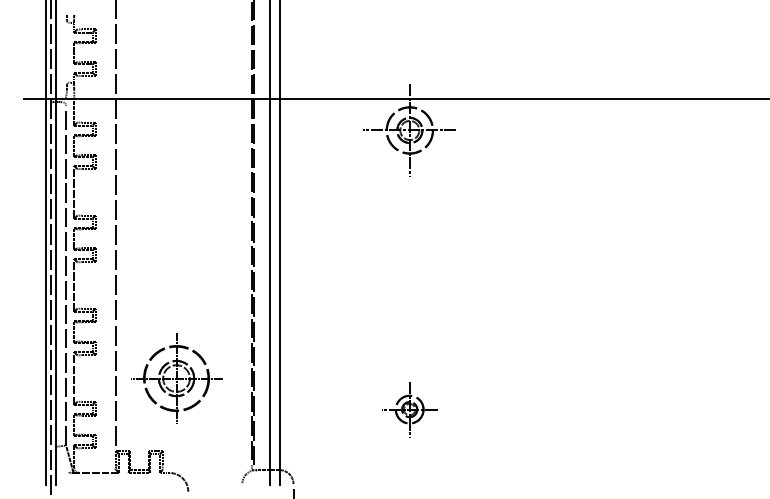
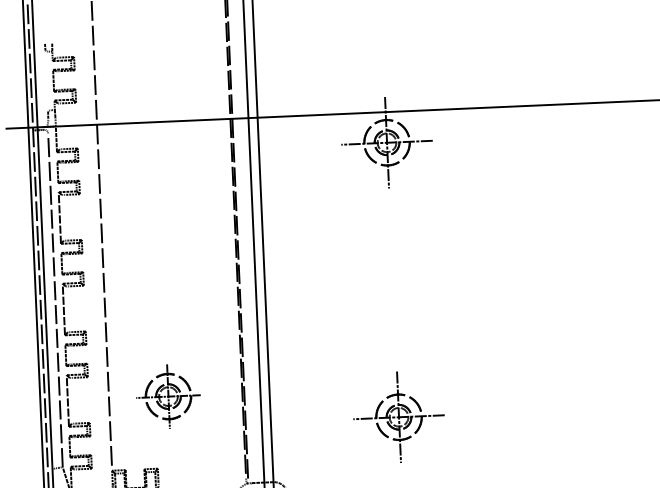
part: (176, 378) -> (168, 396), size x0.71
part: (409, 409) -> (398, 417), size x1.67

